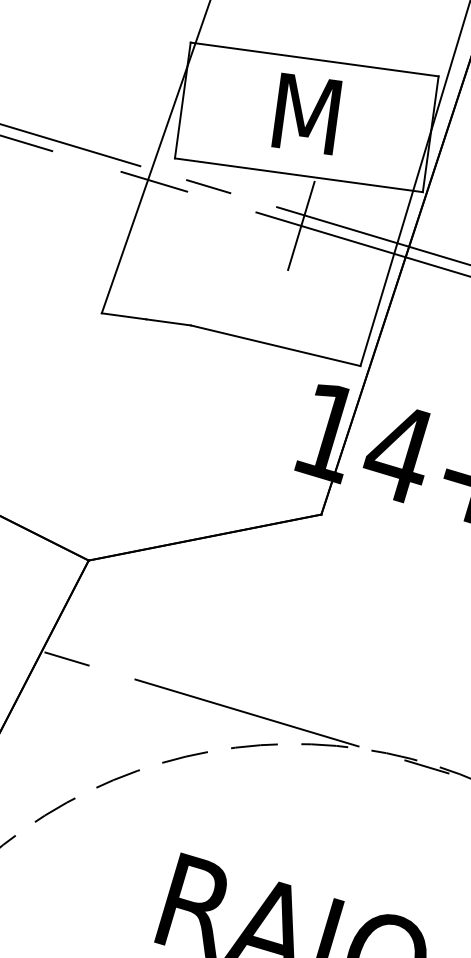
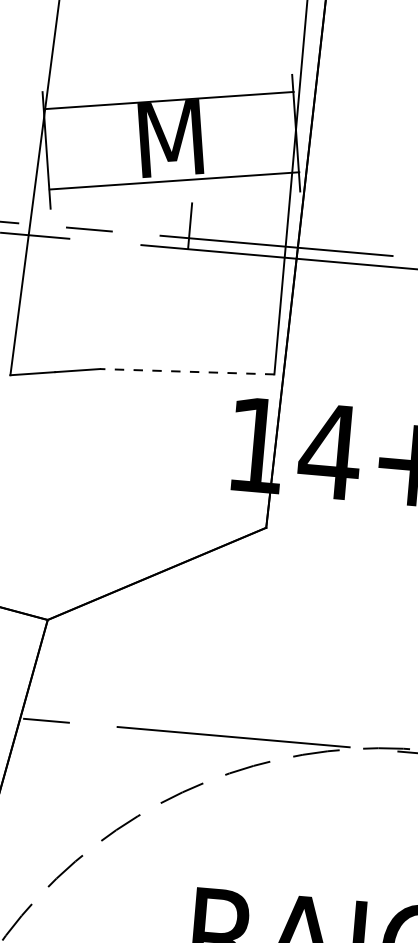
line: (314, 59) -> (168, 100), moved
line: (298, 175) -> (174, 181), moved
line: (294, 247) -> (185, 271), removed
line: (275, 345) -> (187, 371), solid -> dashed

